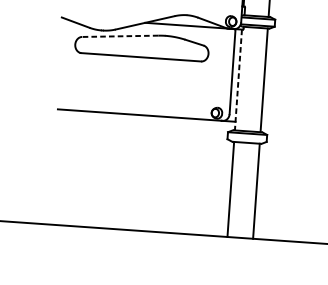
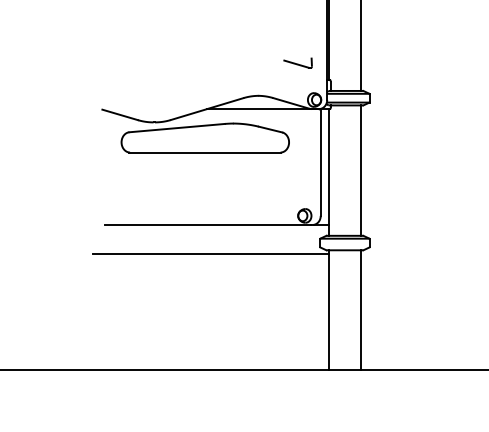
line: (120, 36) -> (177, 128), dashed -> solid
line: (238, 80) -> (328, 172), dashed -> solid
line: (139, 137) -> (210, 253), added

